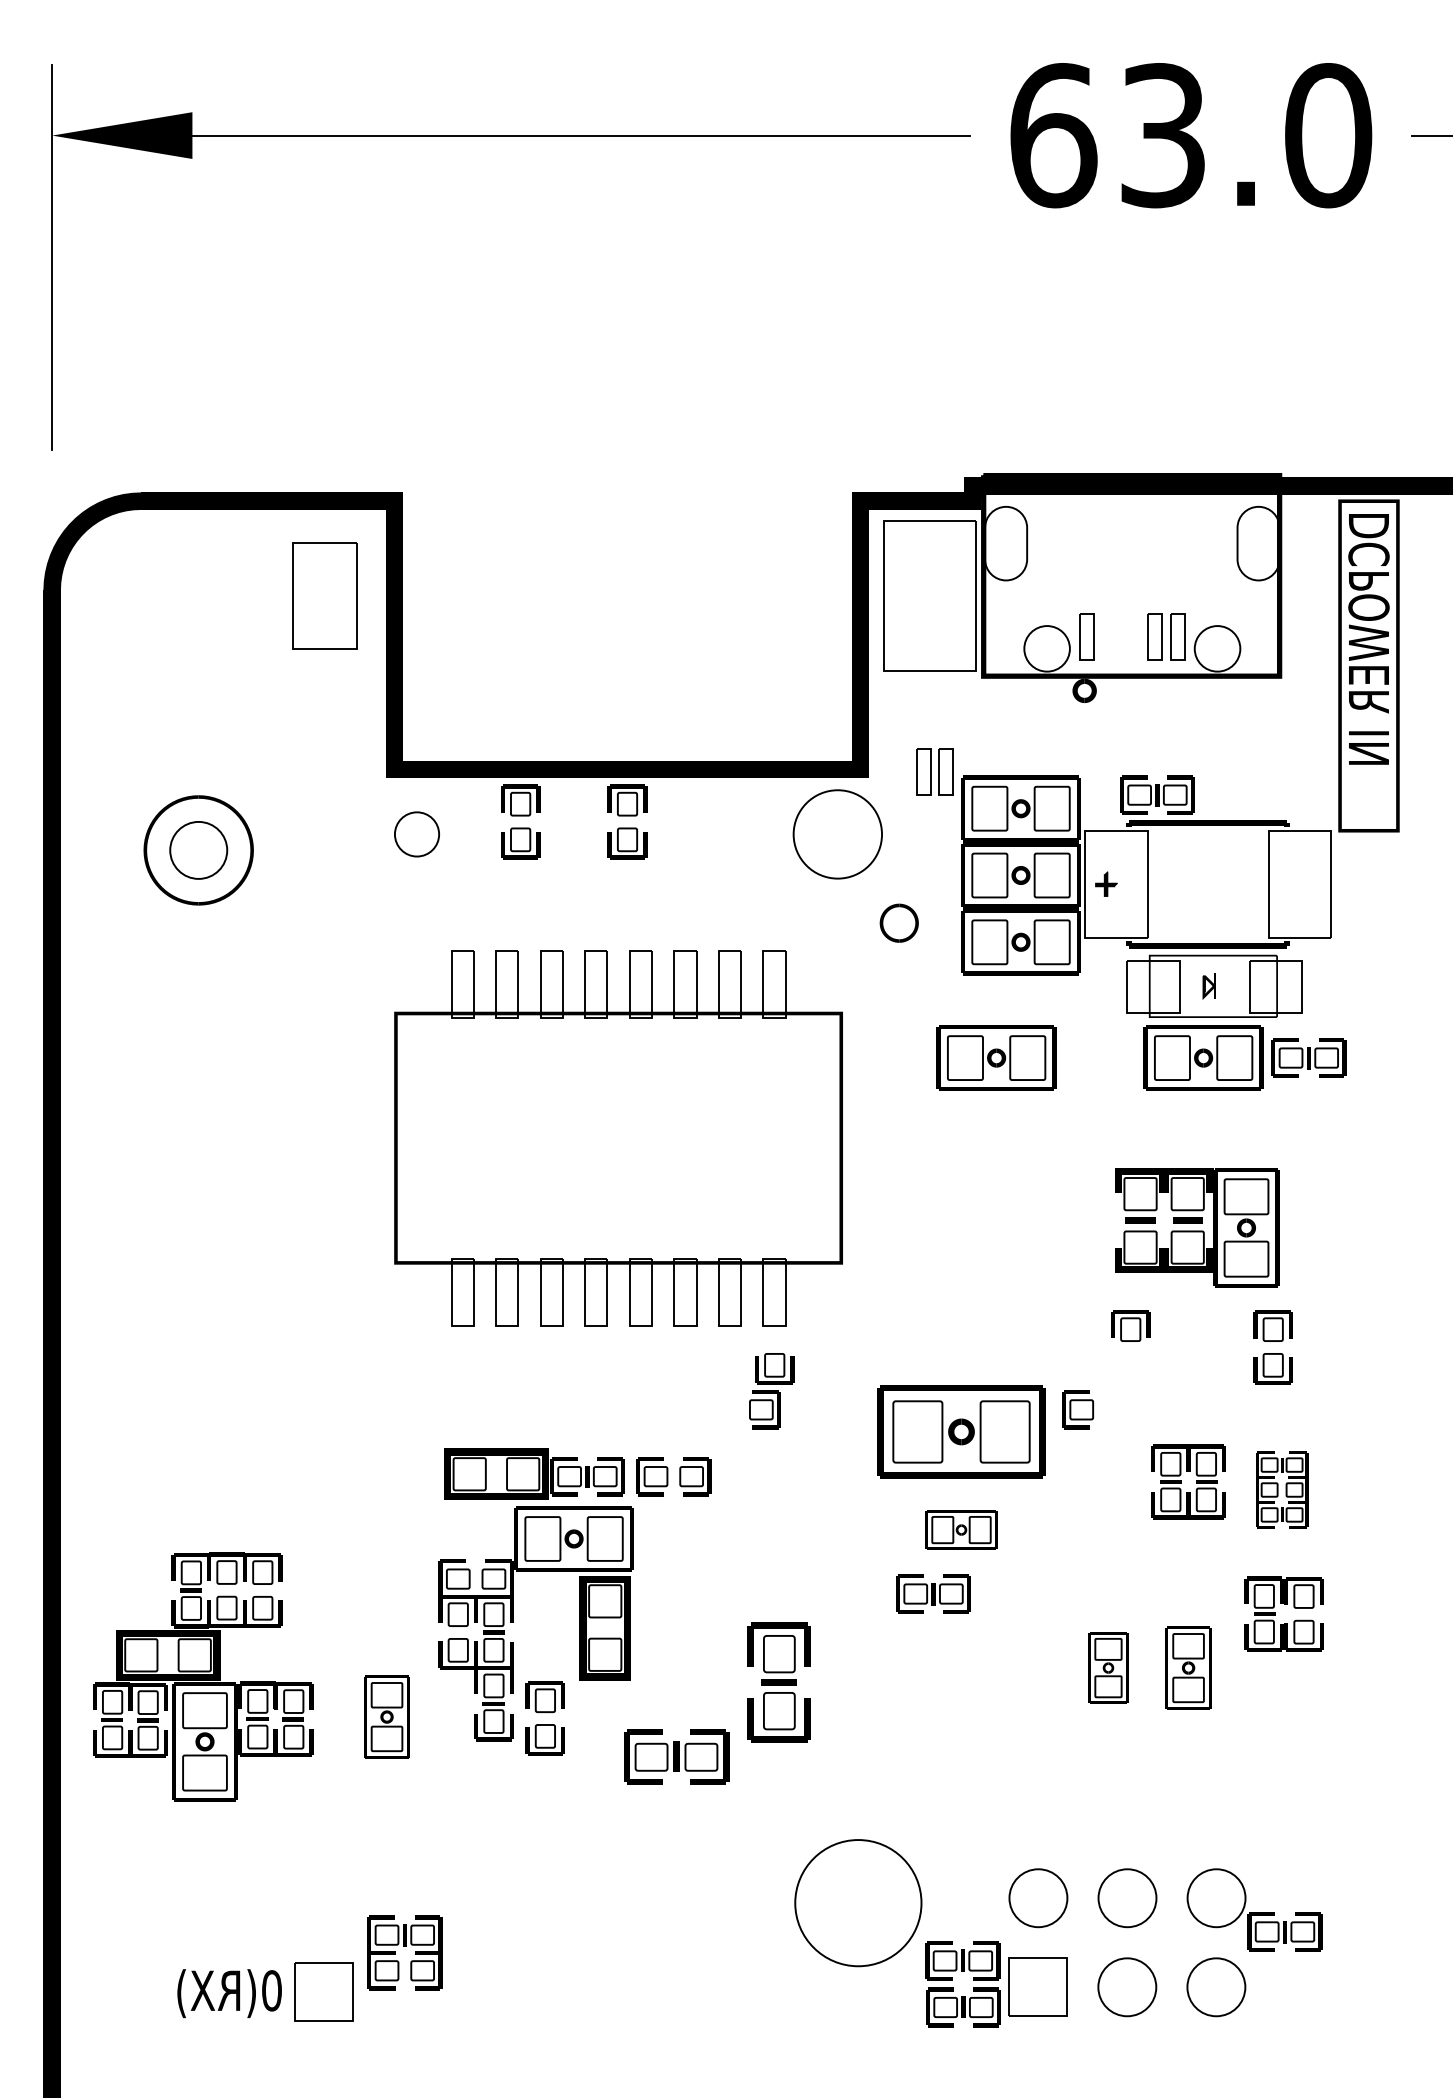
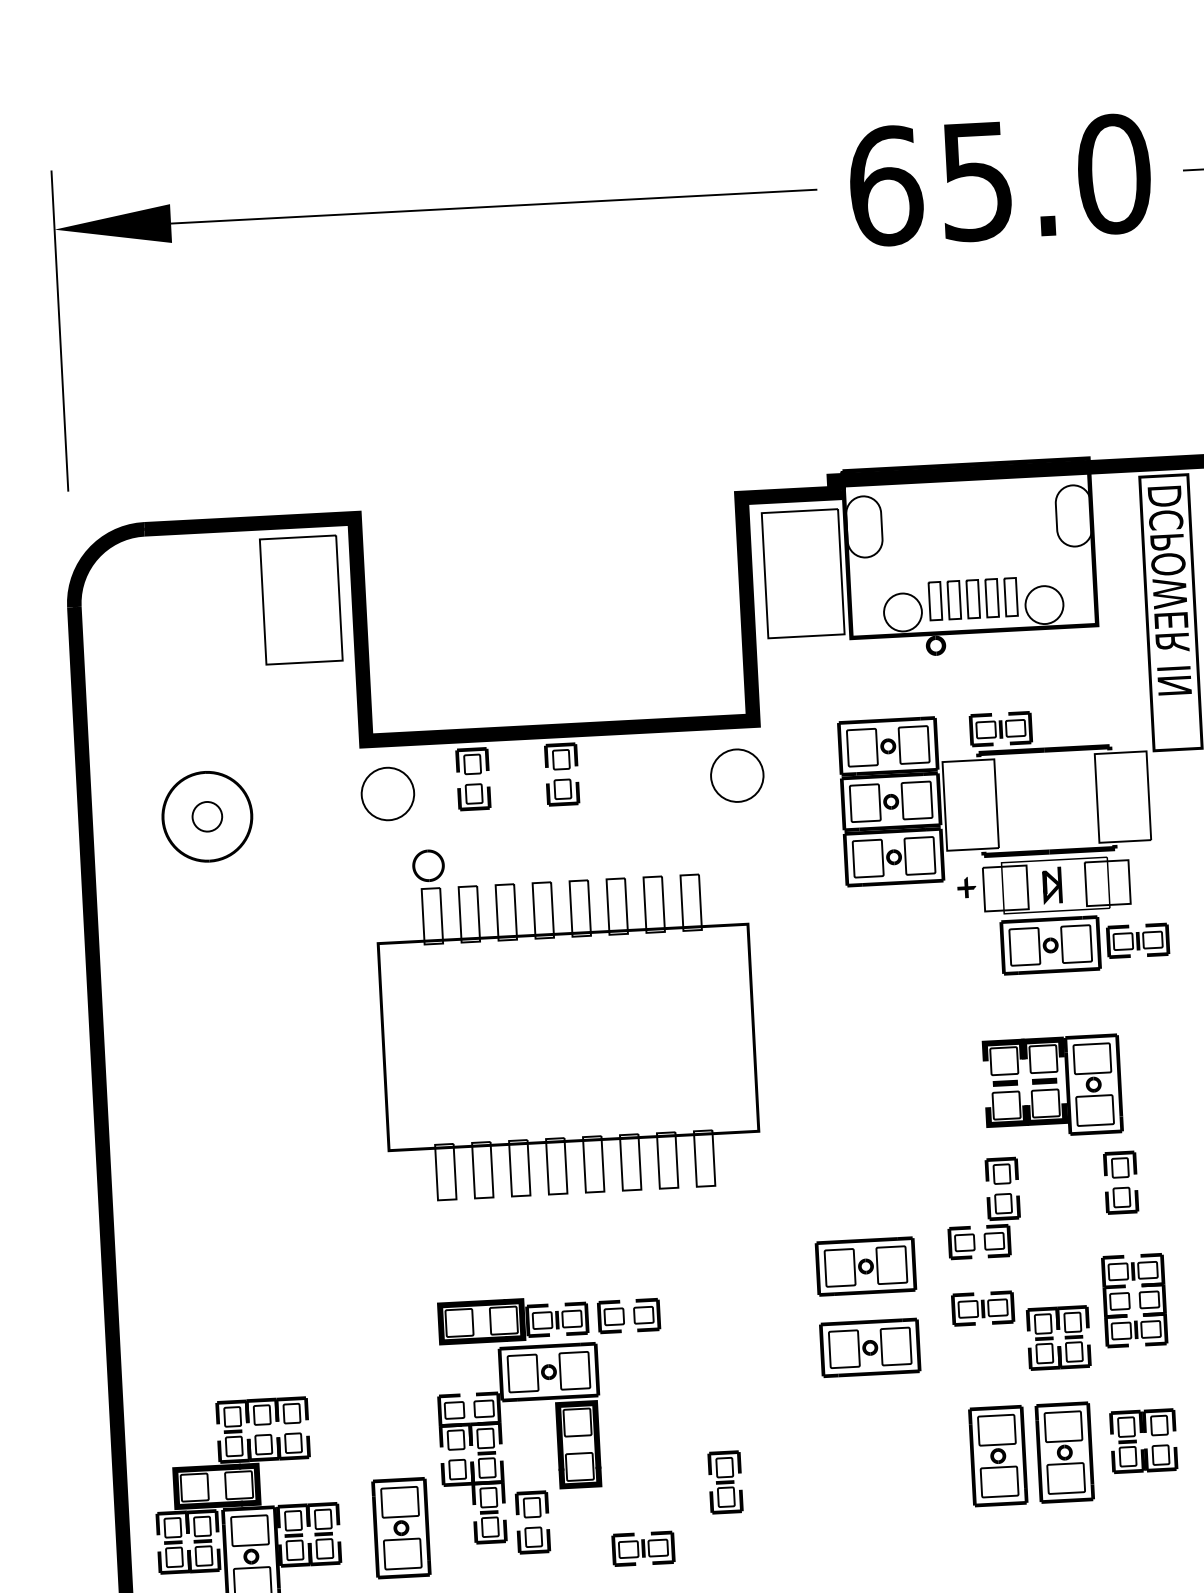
text: (1162, 135) -> (976, 181), 63.0 -> 65.0
part: (324, 595) -> (300, 599), size x1.43
part: (934, 771) -> (963, 599), moved
circle: (416, 834) -> (387, 794), size x1.43
circle: (837, 834) -> (737, 775), size x0.71
circle: (198, 850) -> (207, 816), size x0.62
part: (1106, 883) -> (966, 886), moved
part: (898, 922) -> (427, 865), moved
part: (1209, 986) -> (1052, 885), size x1.67
part: (996, 1057) -> (878, 953), removed
part: (771, 1391) -> (1002, 1225), moved
part: (961, 1432) -> (865, 1266), size x0.71
part: (1181, 1481) -> (1052, 1337), moved
part: (1281, 1489) -> (1134, 1300), size x1.43
part: (961, 1529) -> (870, 1347), size x1.67
part: (933, 1593) -> (983, 1308), moved
part: (1275, 1613) -> (1136, 1440), moved
part: (1108, 1667) -> (998, 1455), size x1.67
part: (1188, 1667) -> (1064, 1452), size x1.43
part: (778, 1682) -> (724, 1482), size x0.62
part: (386, 1716) -> (400, 1527), size x1.43
part: (676, 1756) -> (643, 1548), size x0.71

